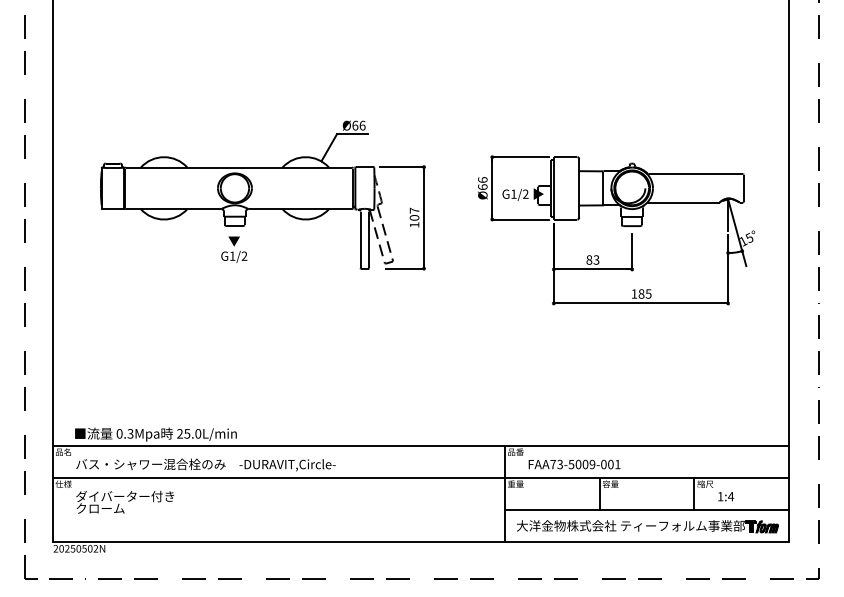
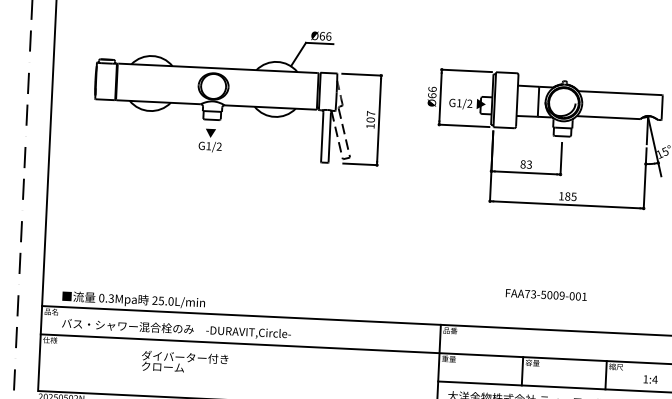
text: (574, 464) -> (546, 294), moved
text: (726, 496) -> (651, 379), moved
text: (124, 501) -> (184, 361), moved

